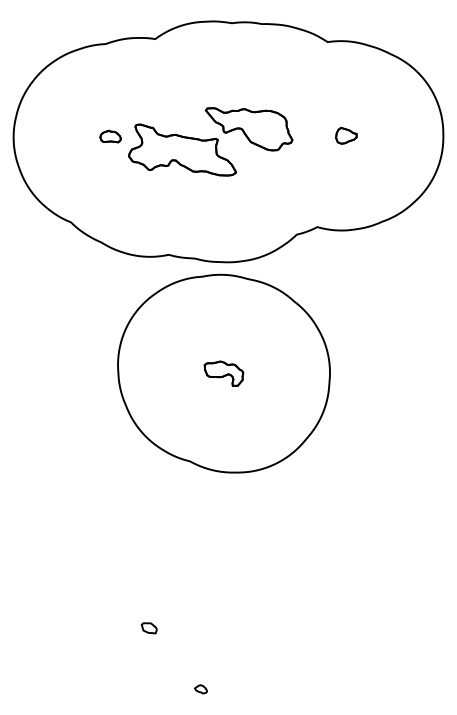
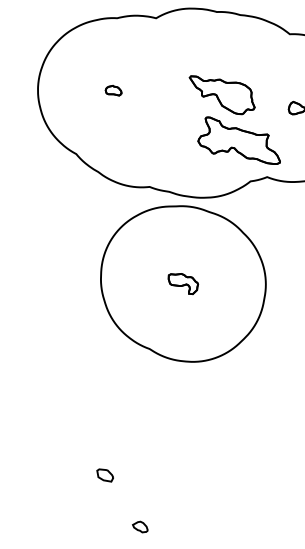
part: (182, 149) -> (240, 140), moved
part: (148, 628) -> (104, 475), size x1.4
part: (200, 689) -> (139, 527), size x1.6

